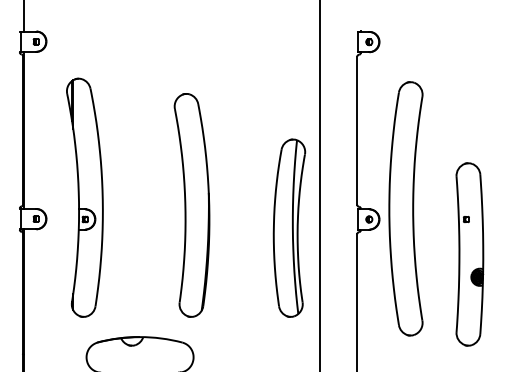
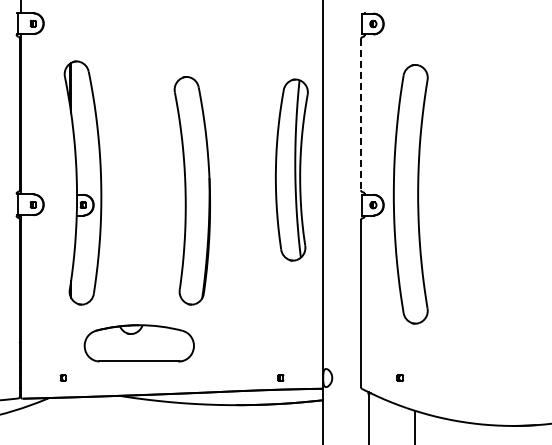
line: (357, 130) -> (361, 114), solid -> dashed
part: (289, 227) -> (291, 169), moved
part: (469, 254) -> (475, 240), removed

